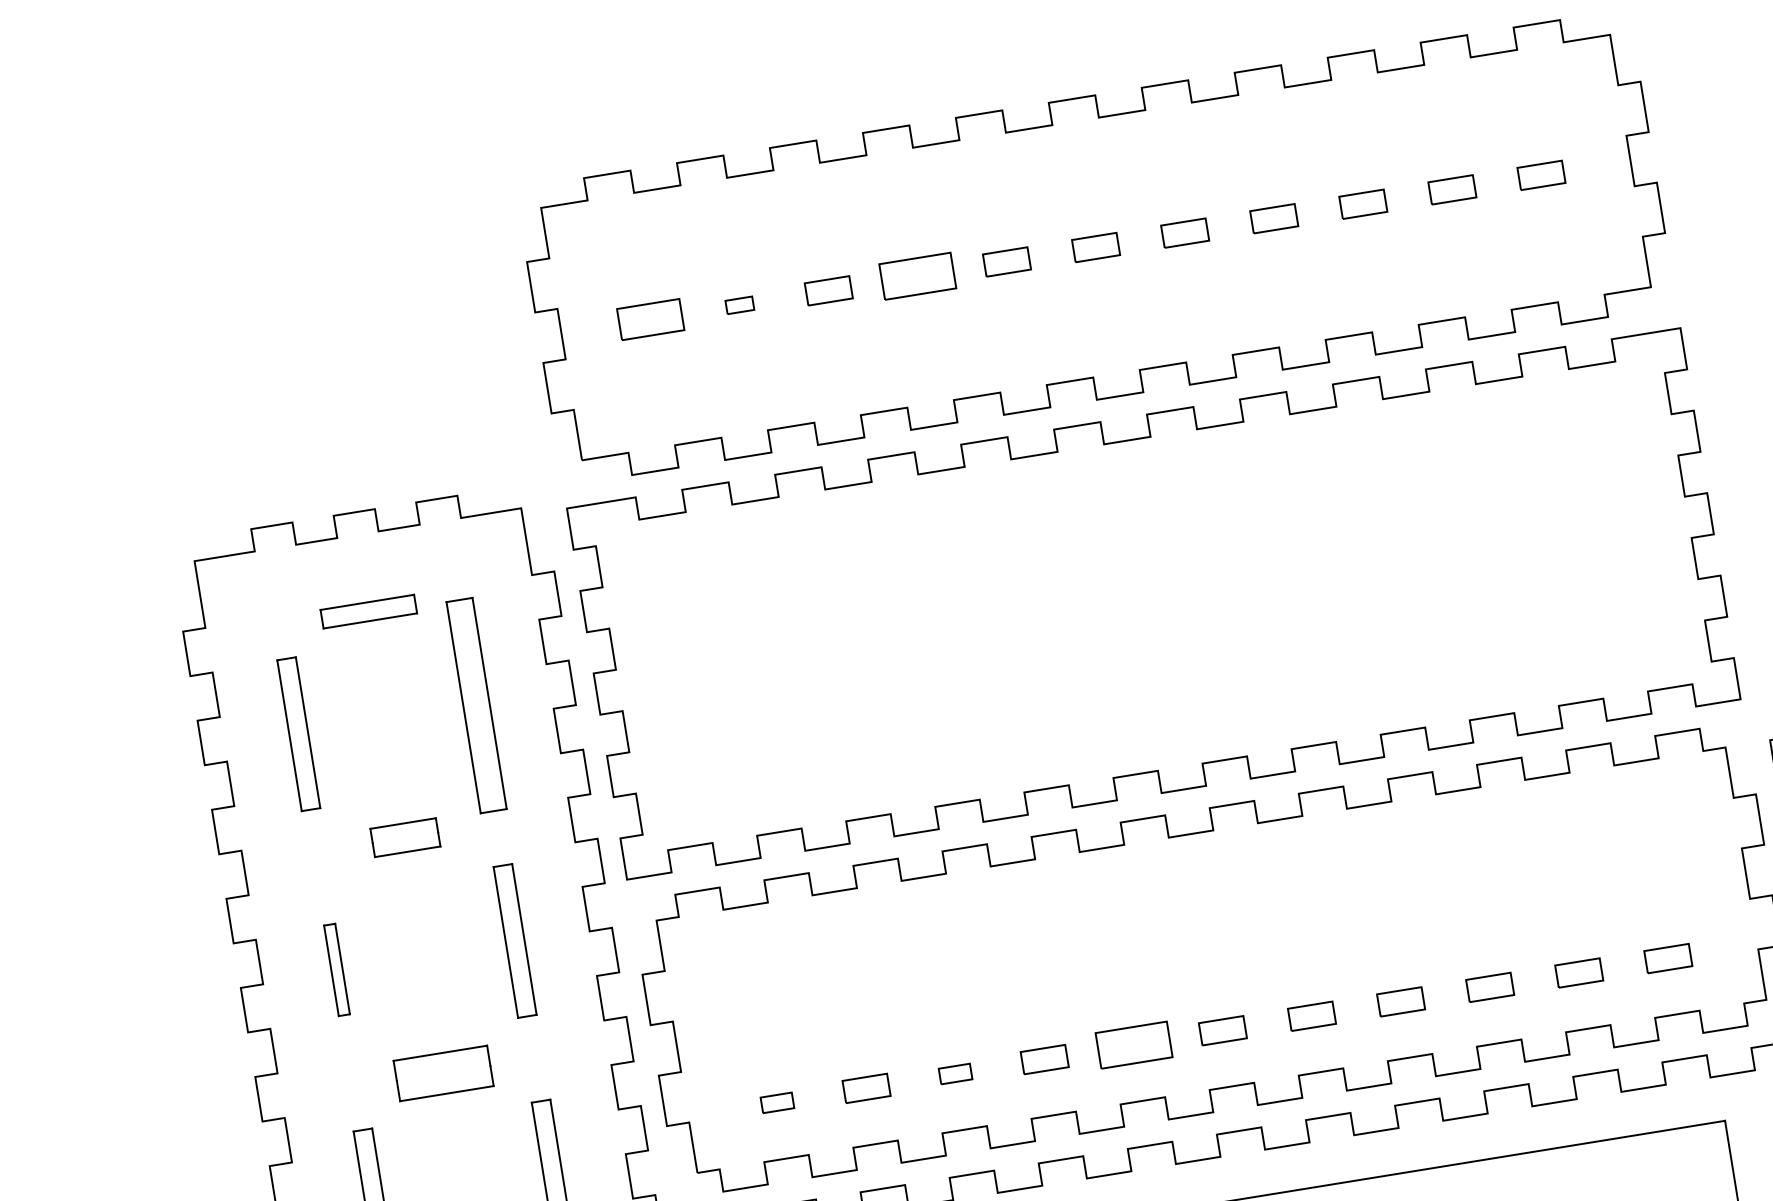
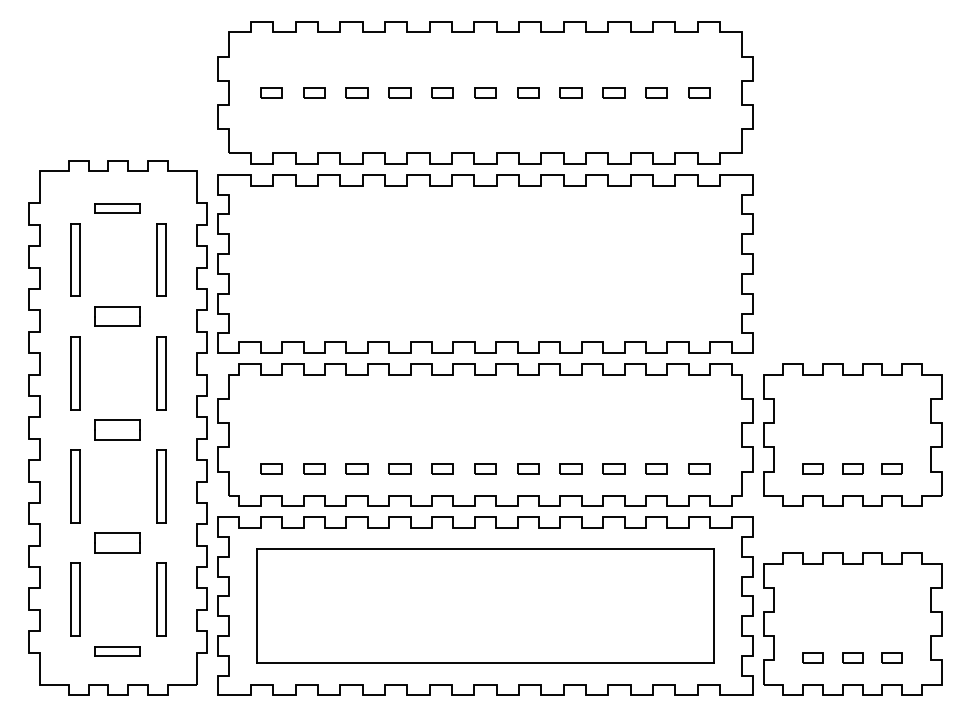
part: (916, 275) -> (399, 92), size x0.62
part: (739, 304) -> (314, 92), size x1.67
part: (650, 318) -> (271, 92), size x0.71
part: (477, 703) -> (161, 259), size x0.71
part: (405, 837) -> (117, 316), size x1.43
part: (337, 970) -> (75, 373), size x1.67
part: (1133, 1044) -> (442, 468), size x0.62
part: (954, 1073) -> (356, 468), size x1.43
part: (777, 1101) -> (271, 468), size x1.43

